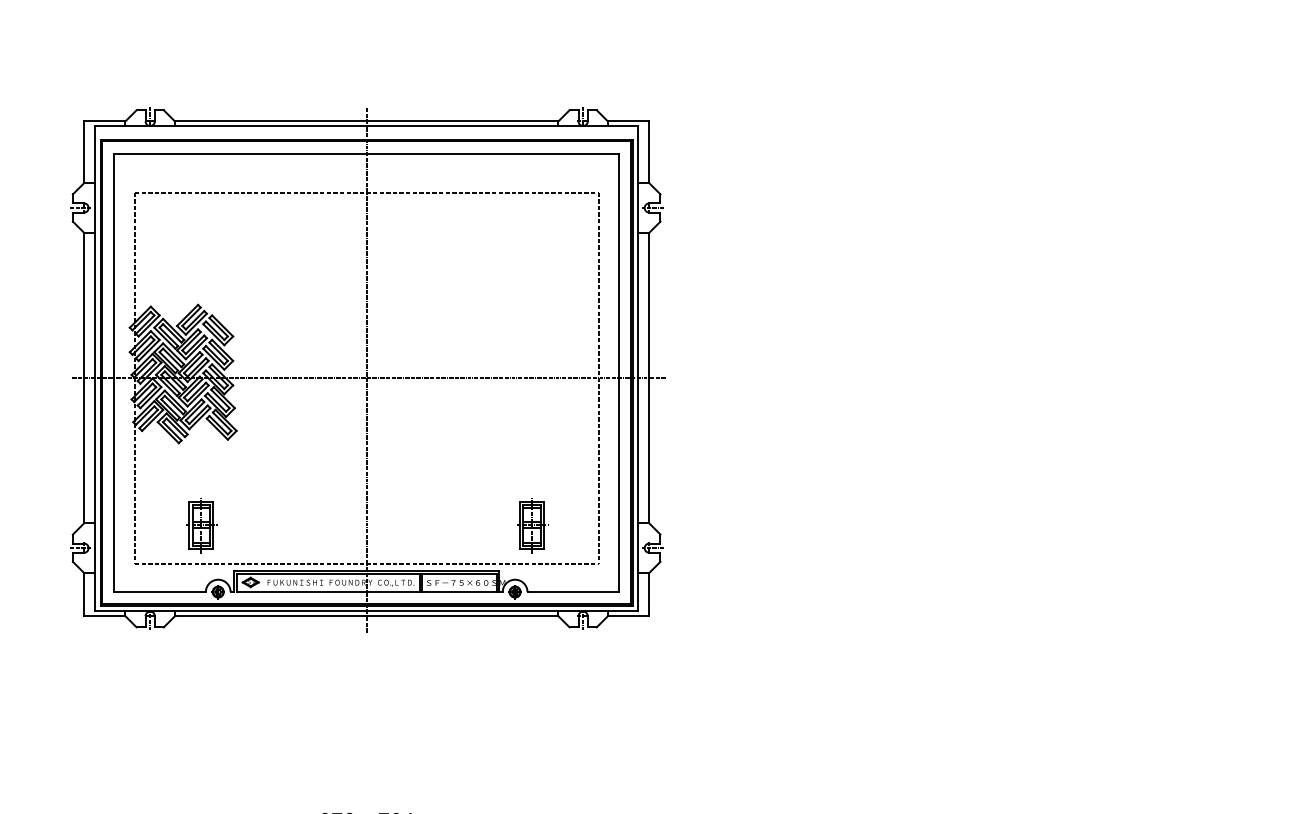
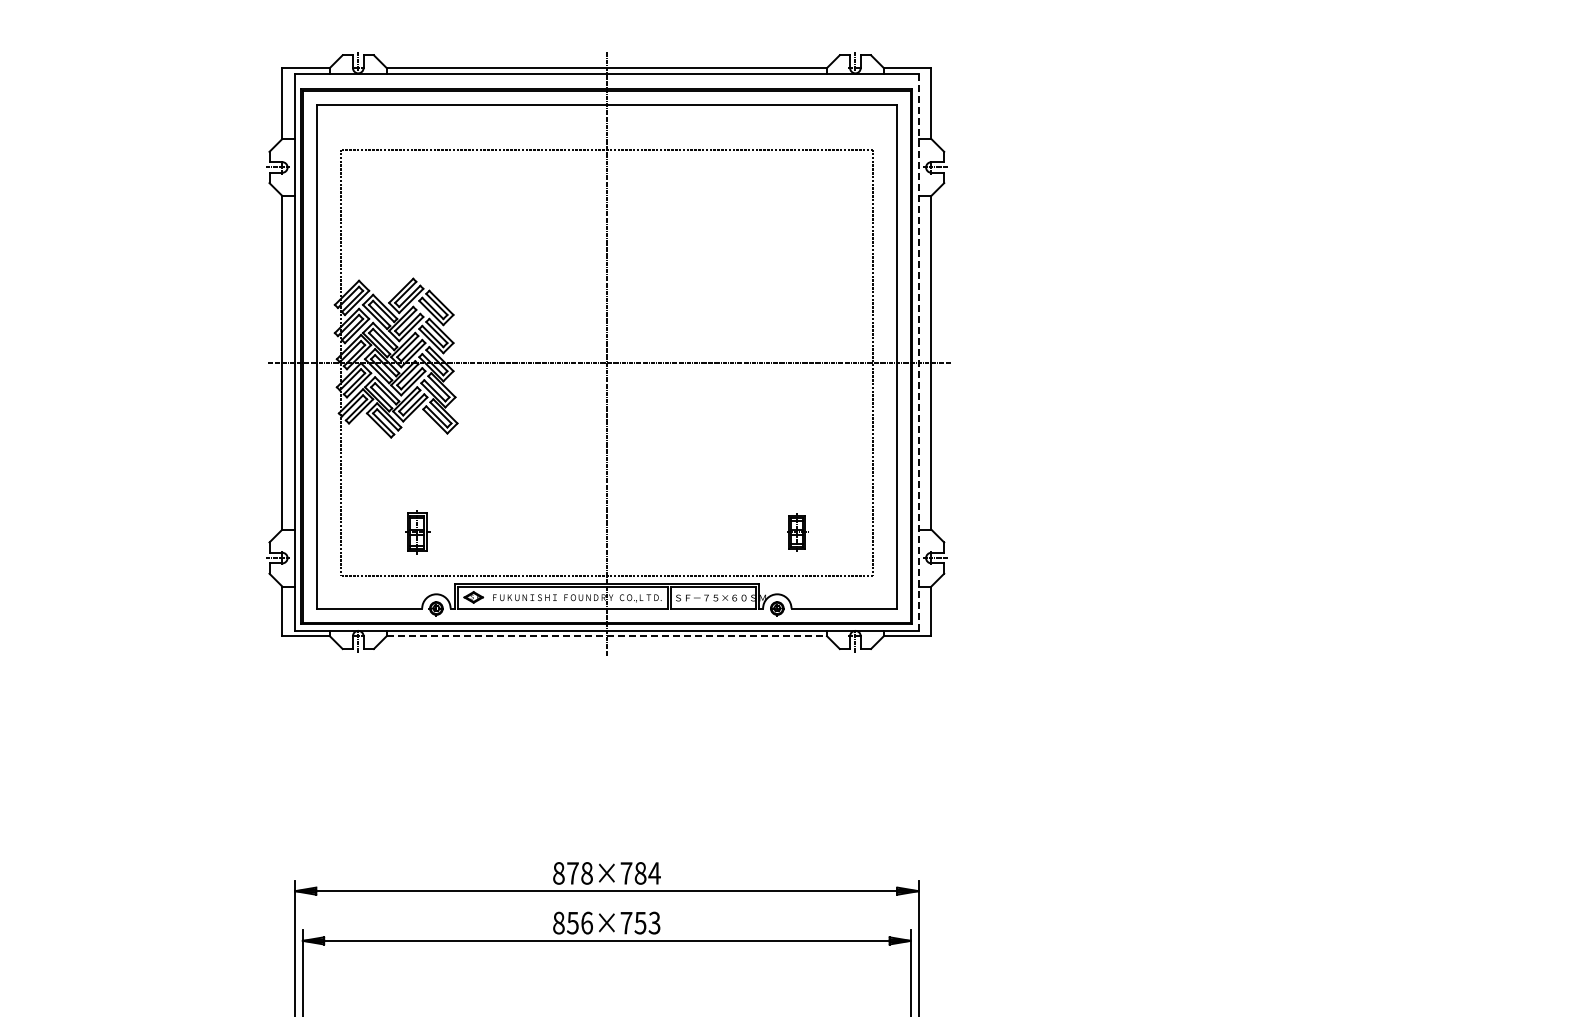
line: (638, 369) -> (918, 352), solid -> dashed
part: (201, 526) -> (417, 533), size x0.7
part: (532, 526) -> (797, 533), size x0.6
line: (367, 616) -> (607, 636), solid -> dashed

